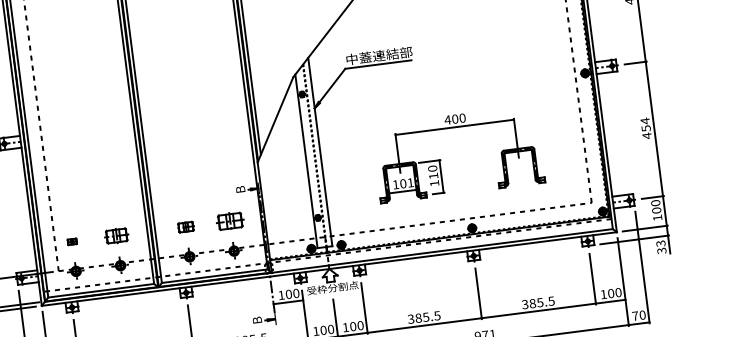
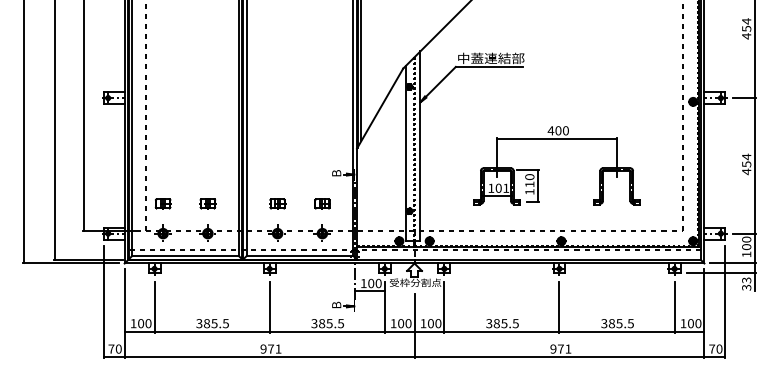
part: (230, 221) -> (322, 203), size x0.62
part: (116, 235) -> (207, 203), size x0.71
part: (71, 241) -> (162, 203), size x1.67

